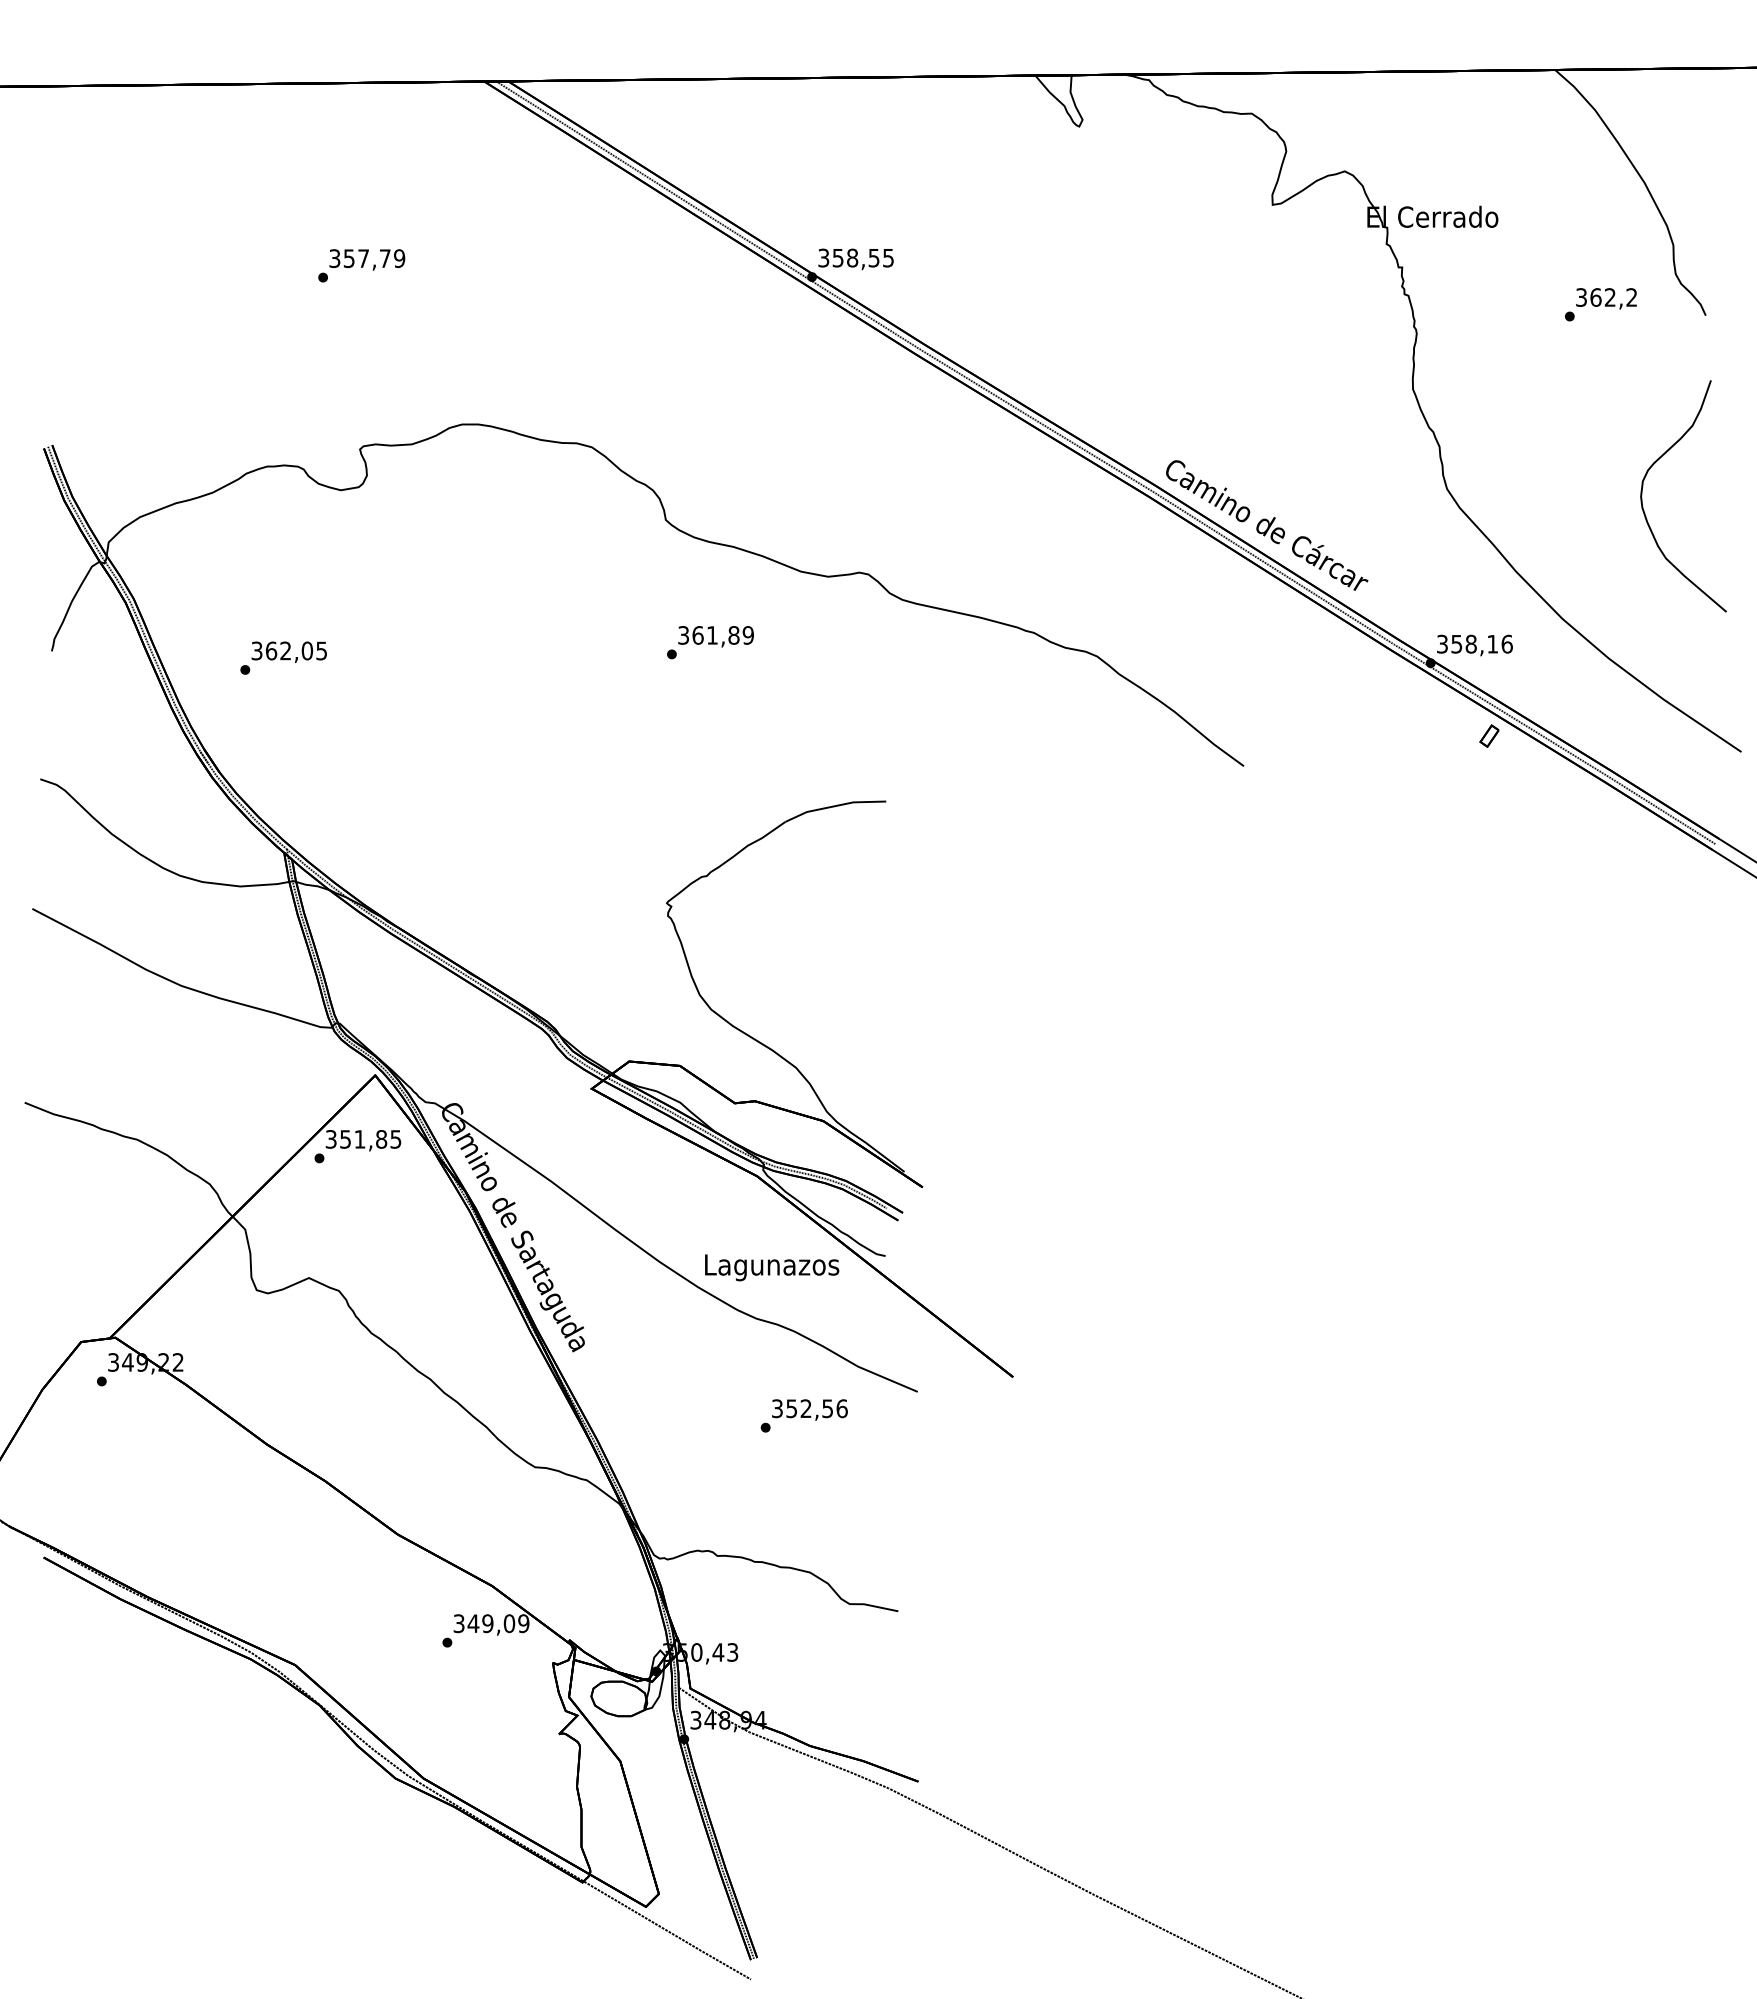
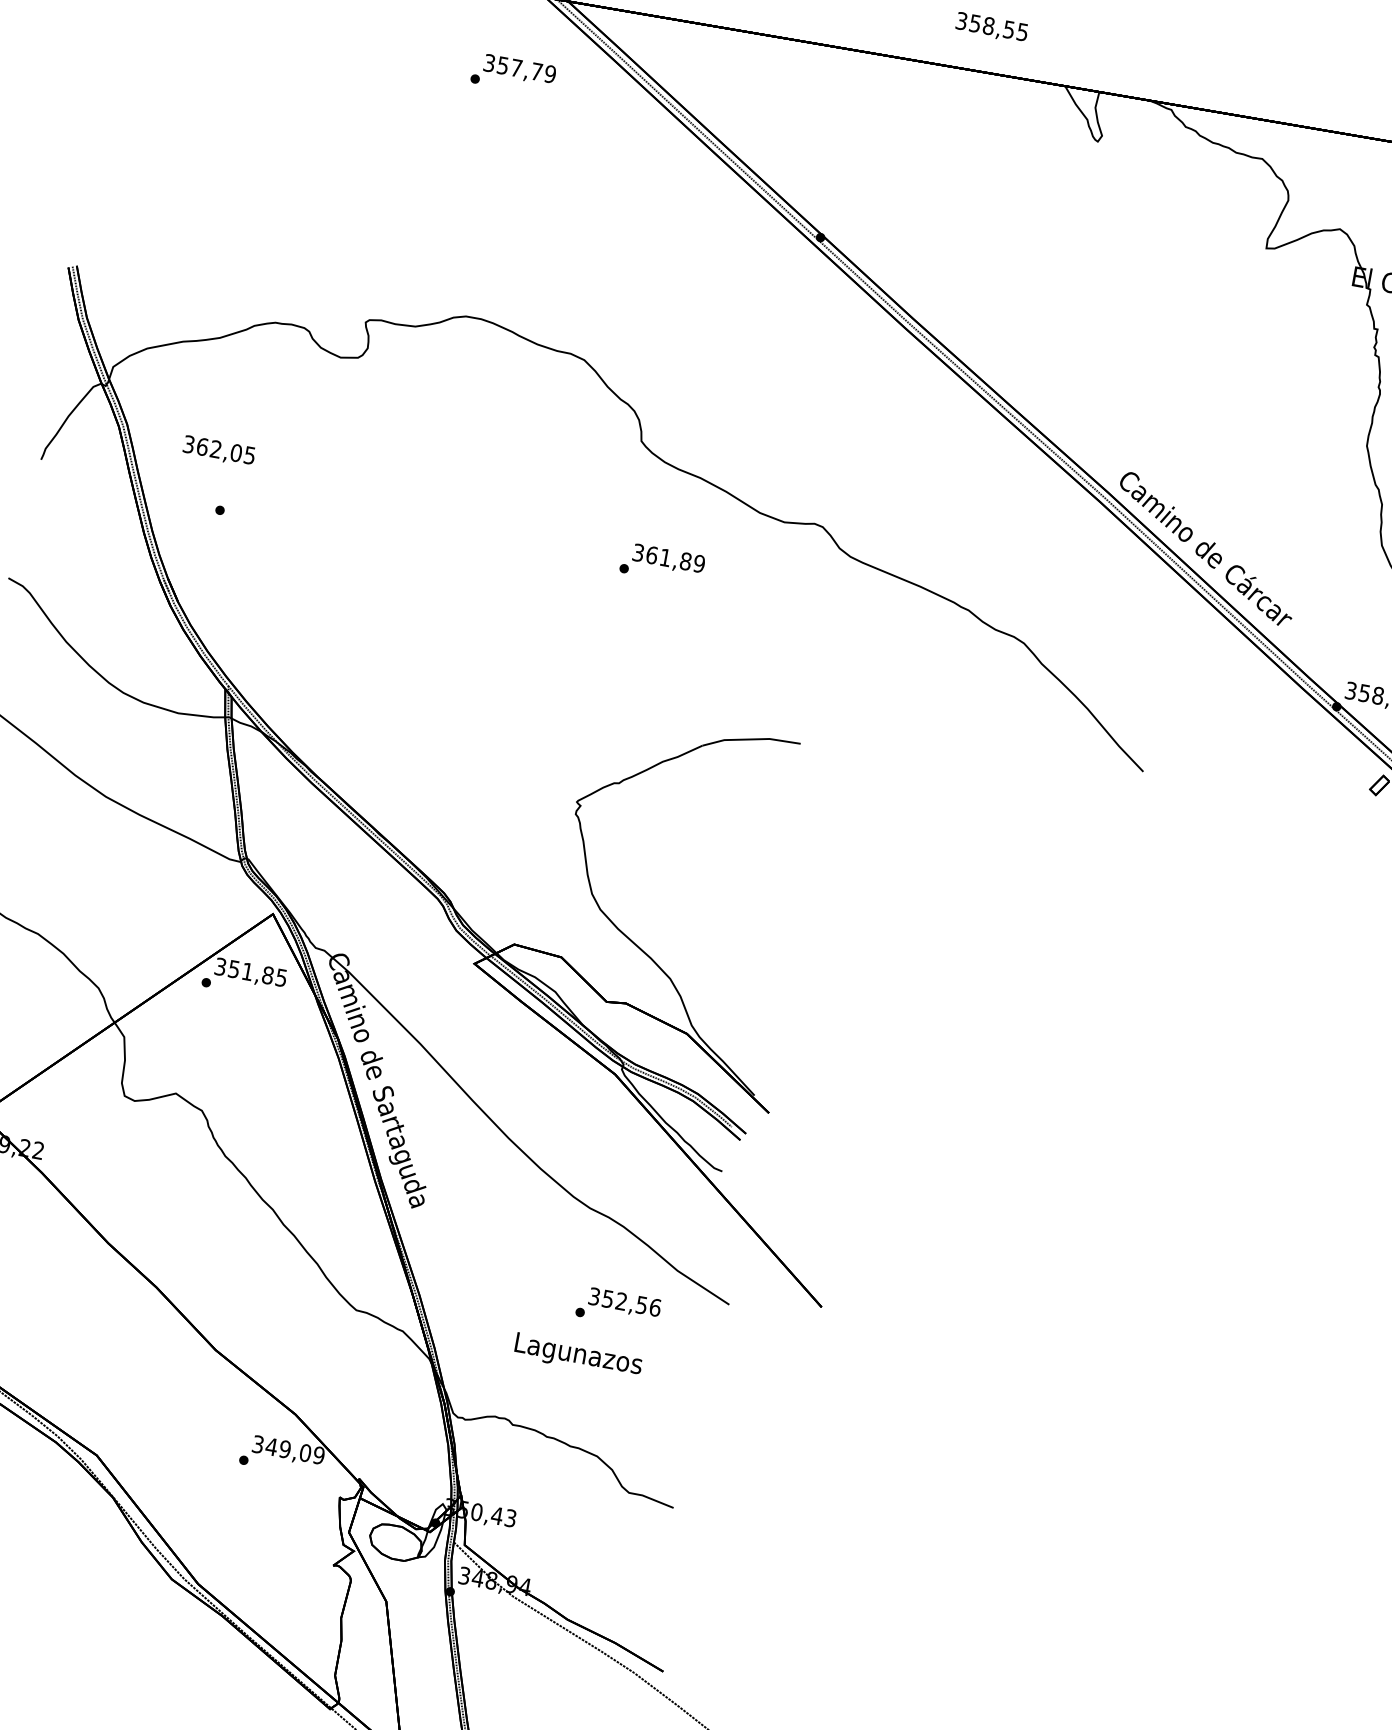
text: (855, 259) -> (991, 27), moved
text: (361, 265) -> (513, 74), moved
text: (288, 651) -> (218, 450), moved
text: (772, 1267) -> (578, 1355), moved

